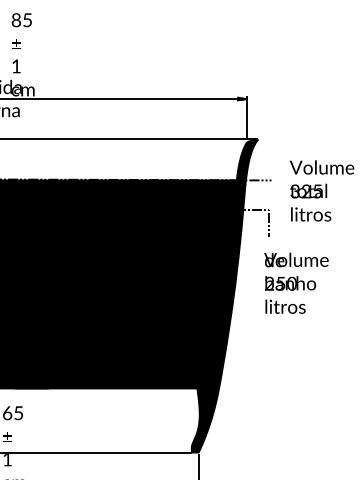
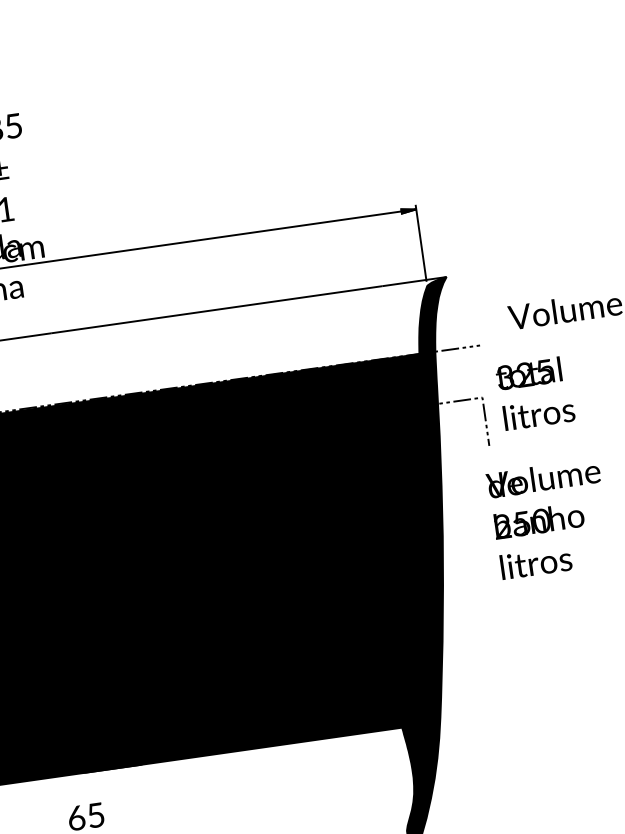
text: (310, 202) -> (535, 393), moved

